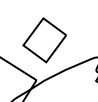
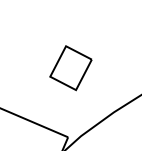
part: (44, 40) -> (70, 68), size x0.6

